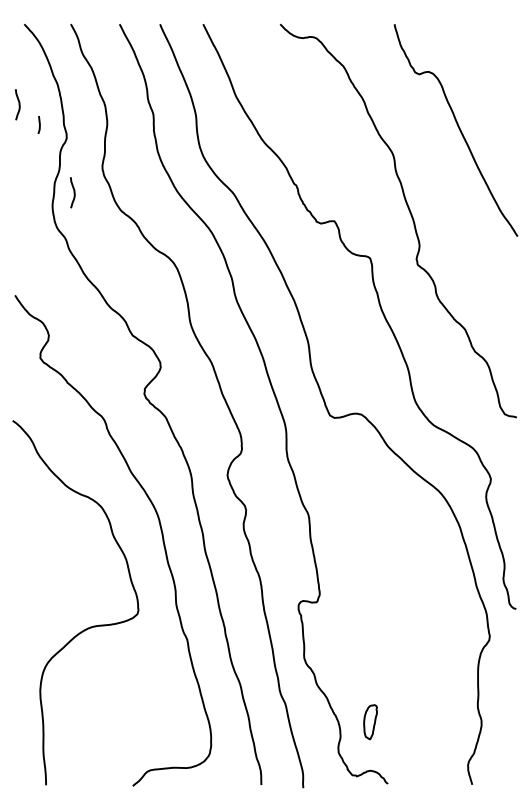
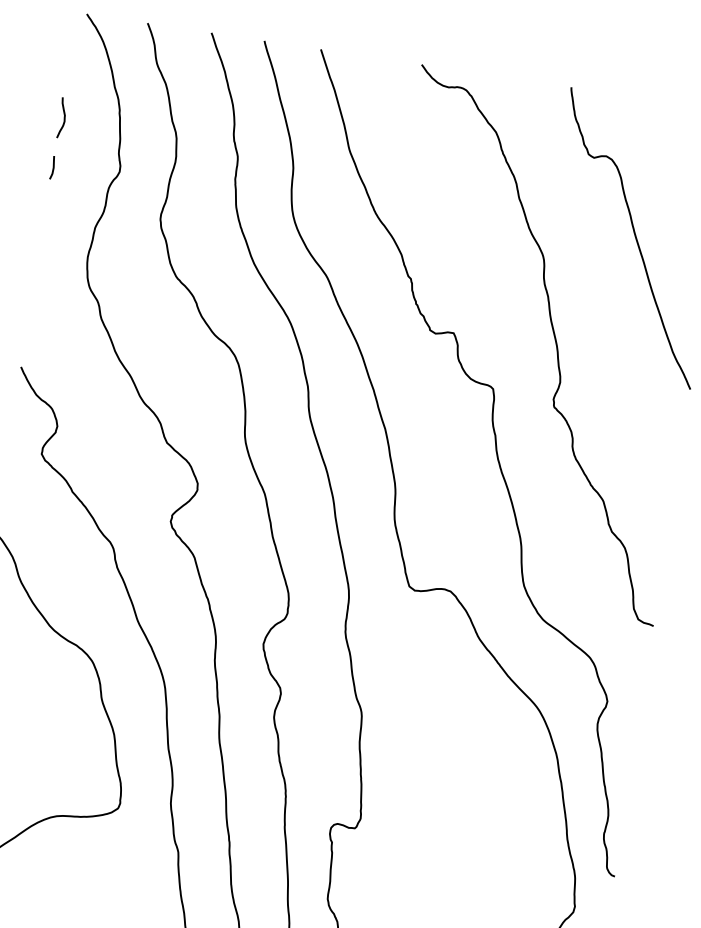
line: (38, 123) -> (52, 165), moved
curve: (73, 192) -> (117, 243), removed

